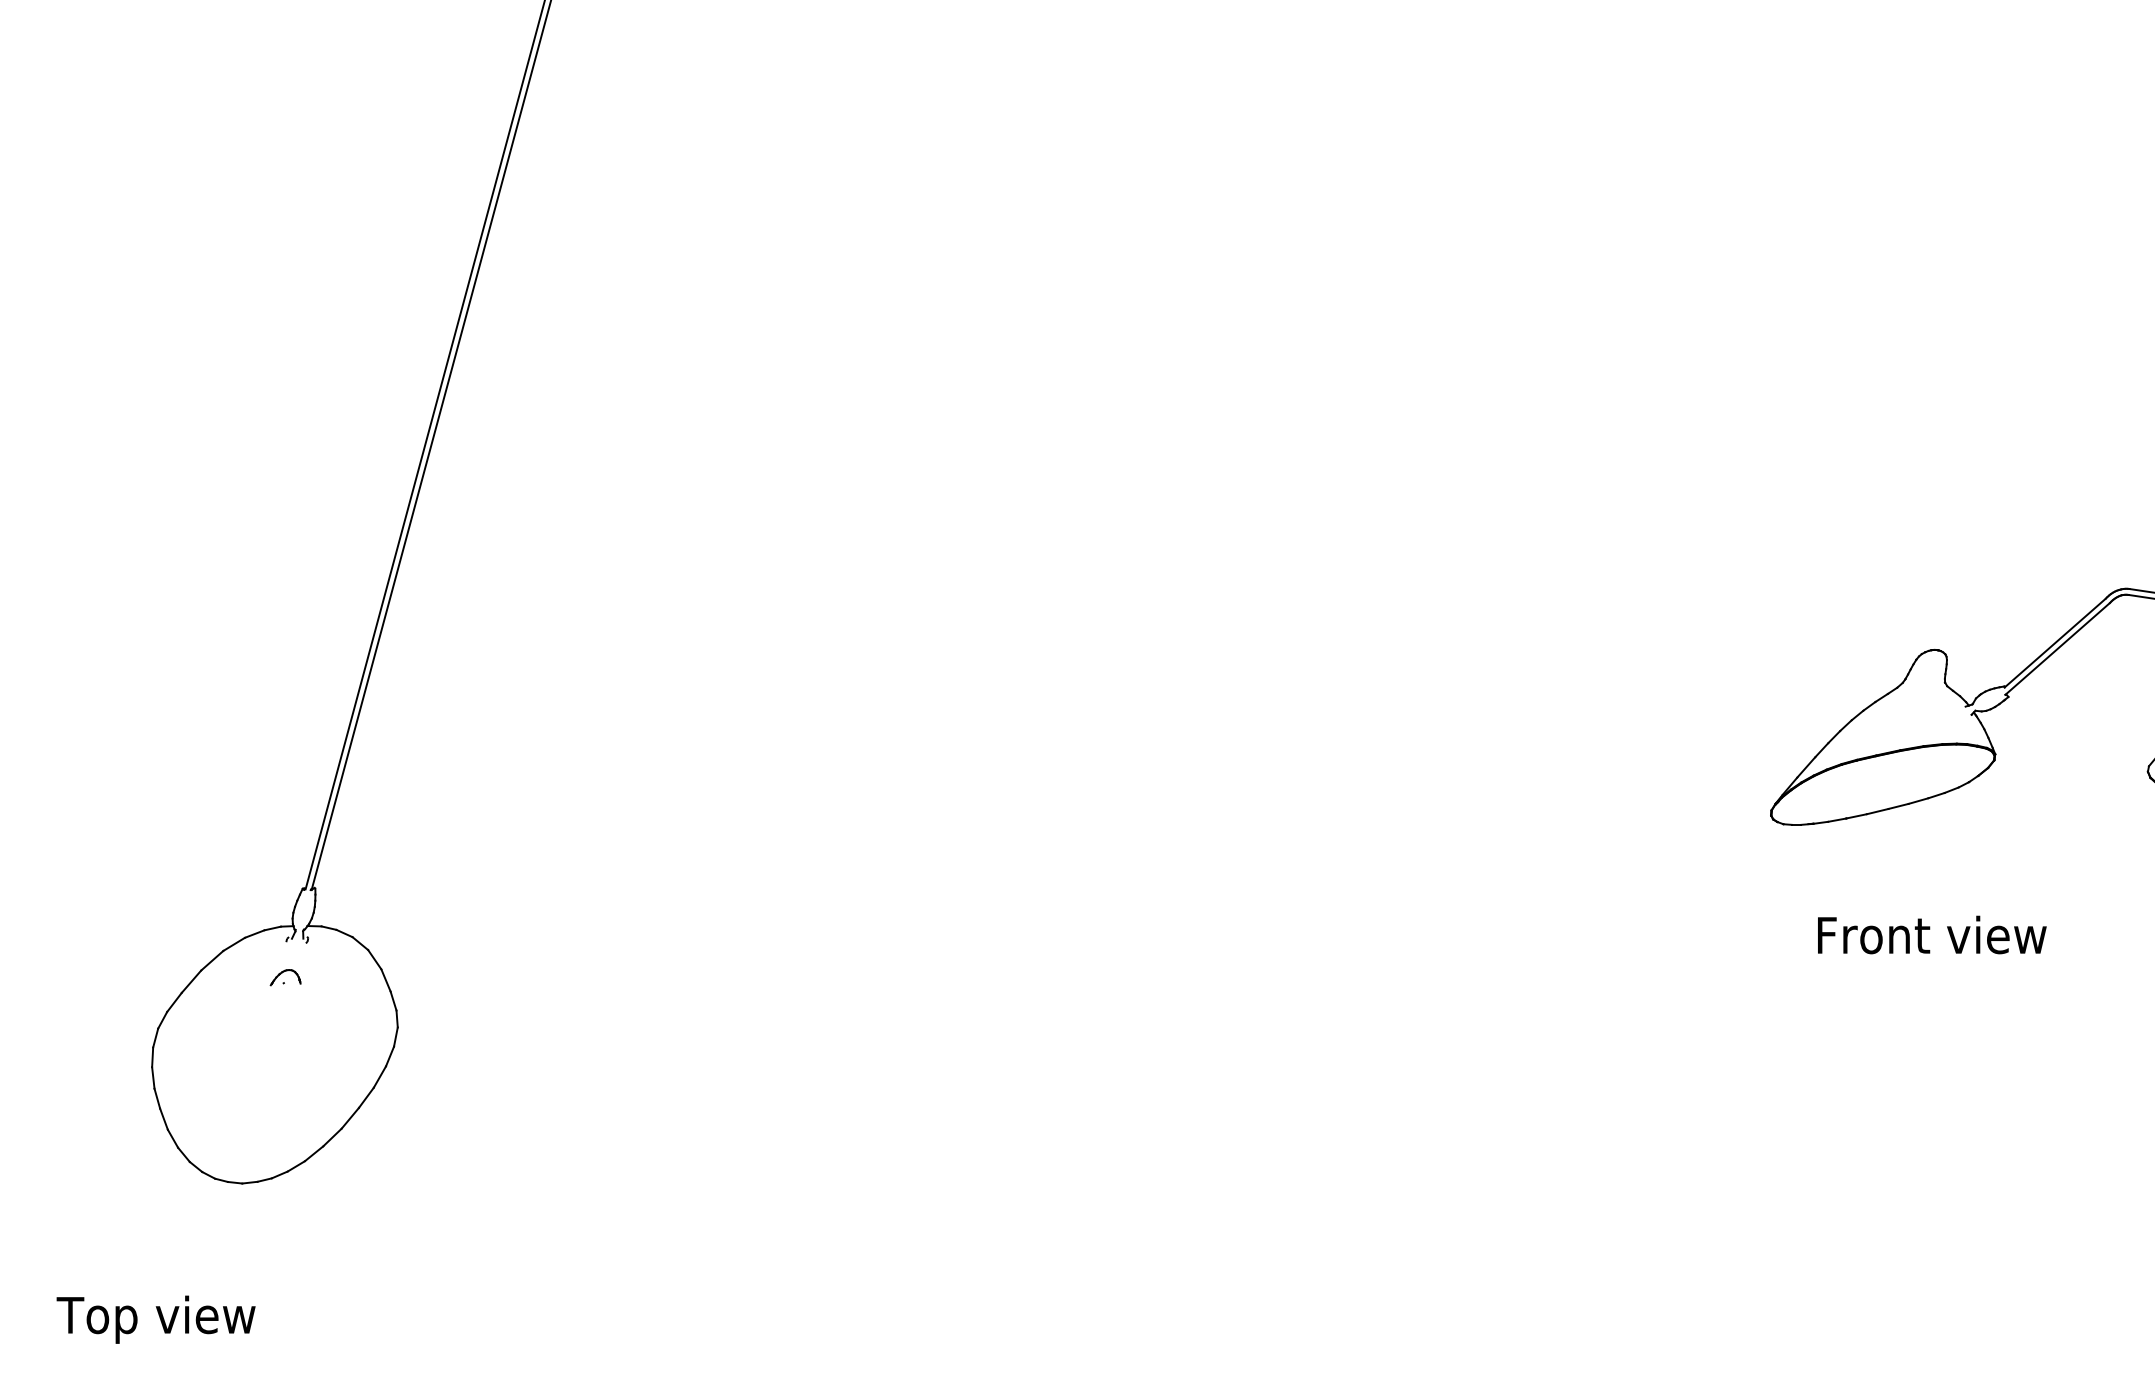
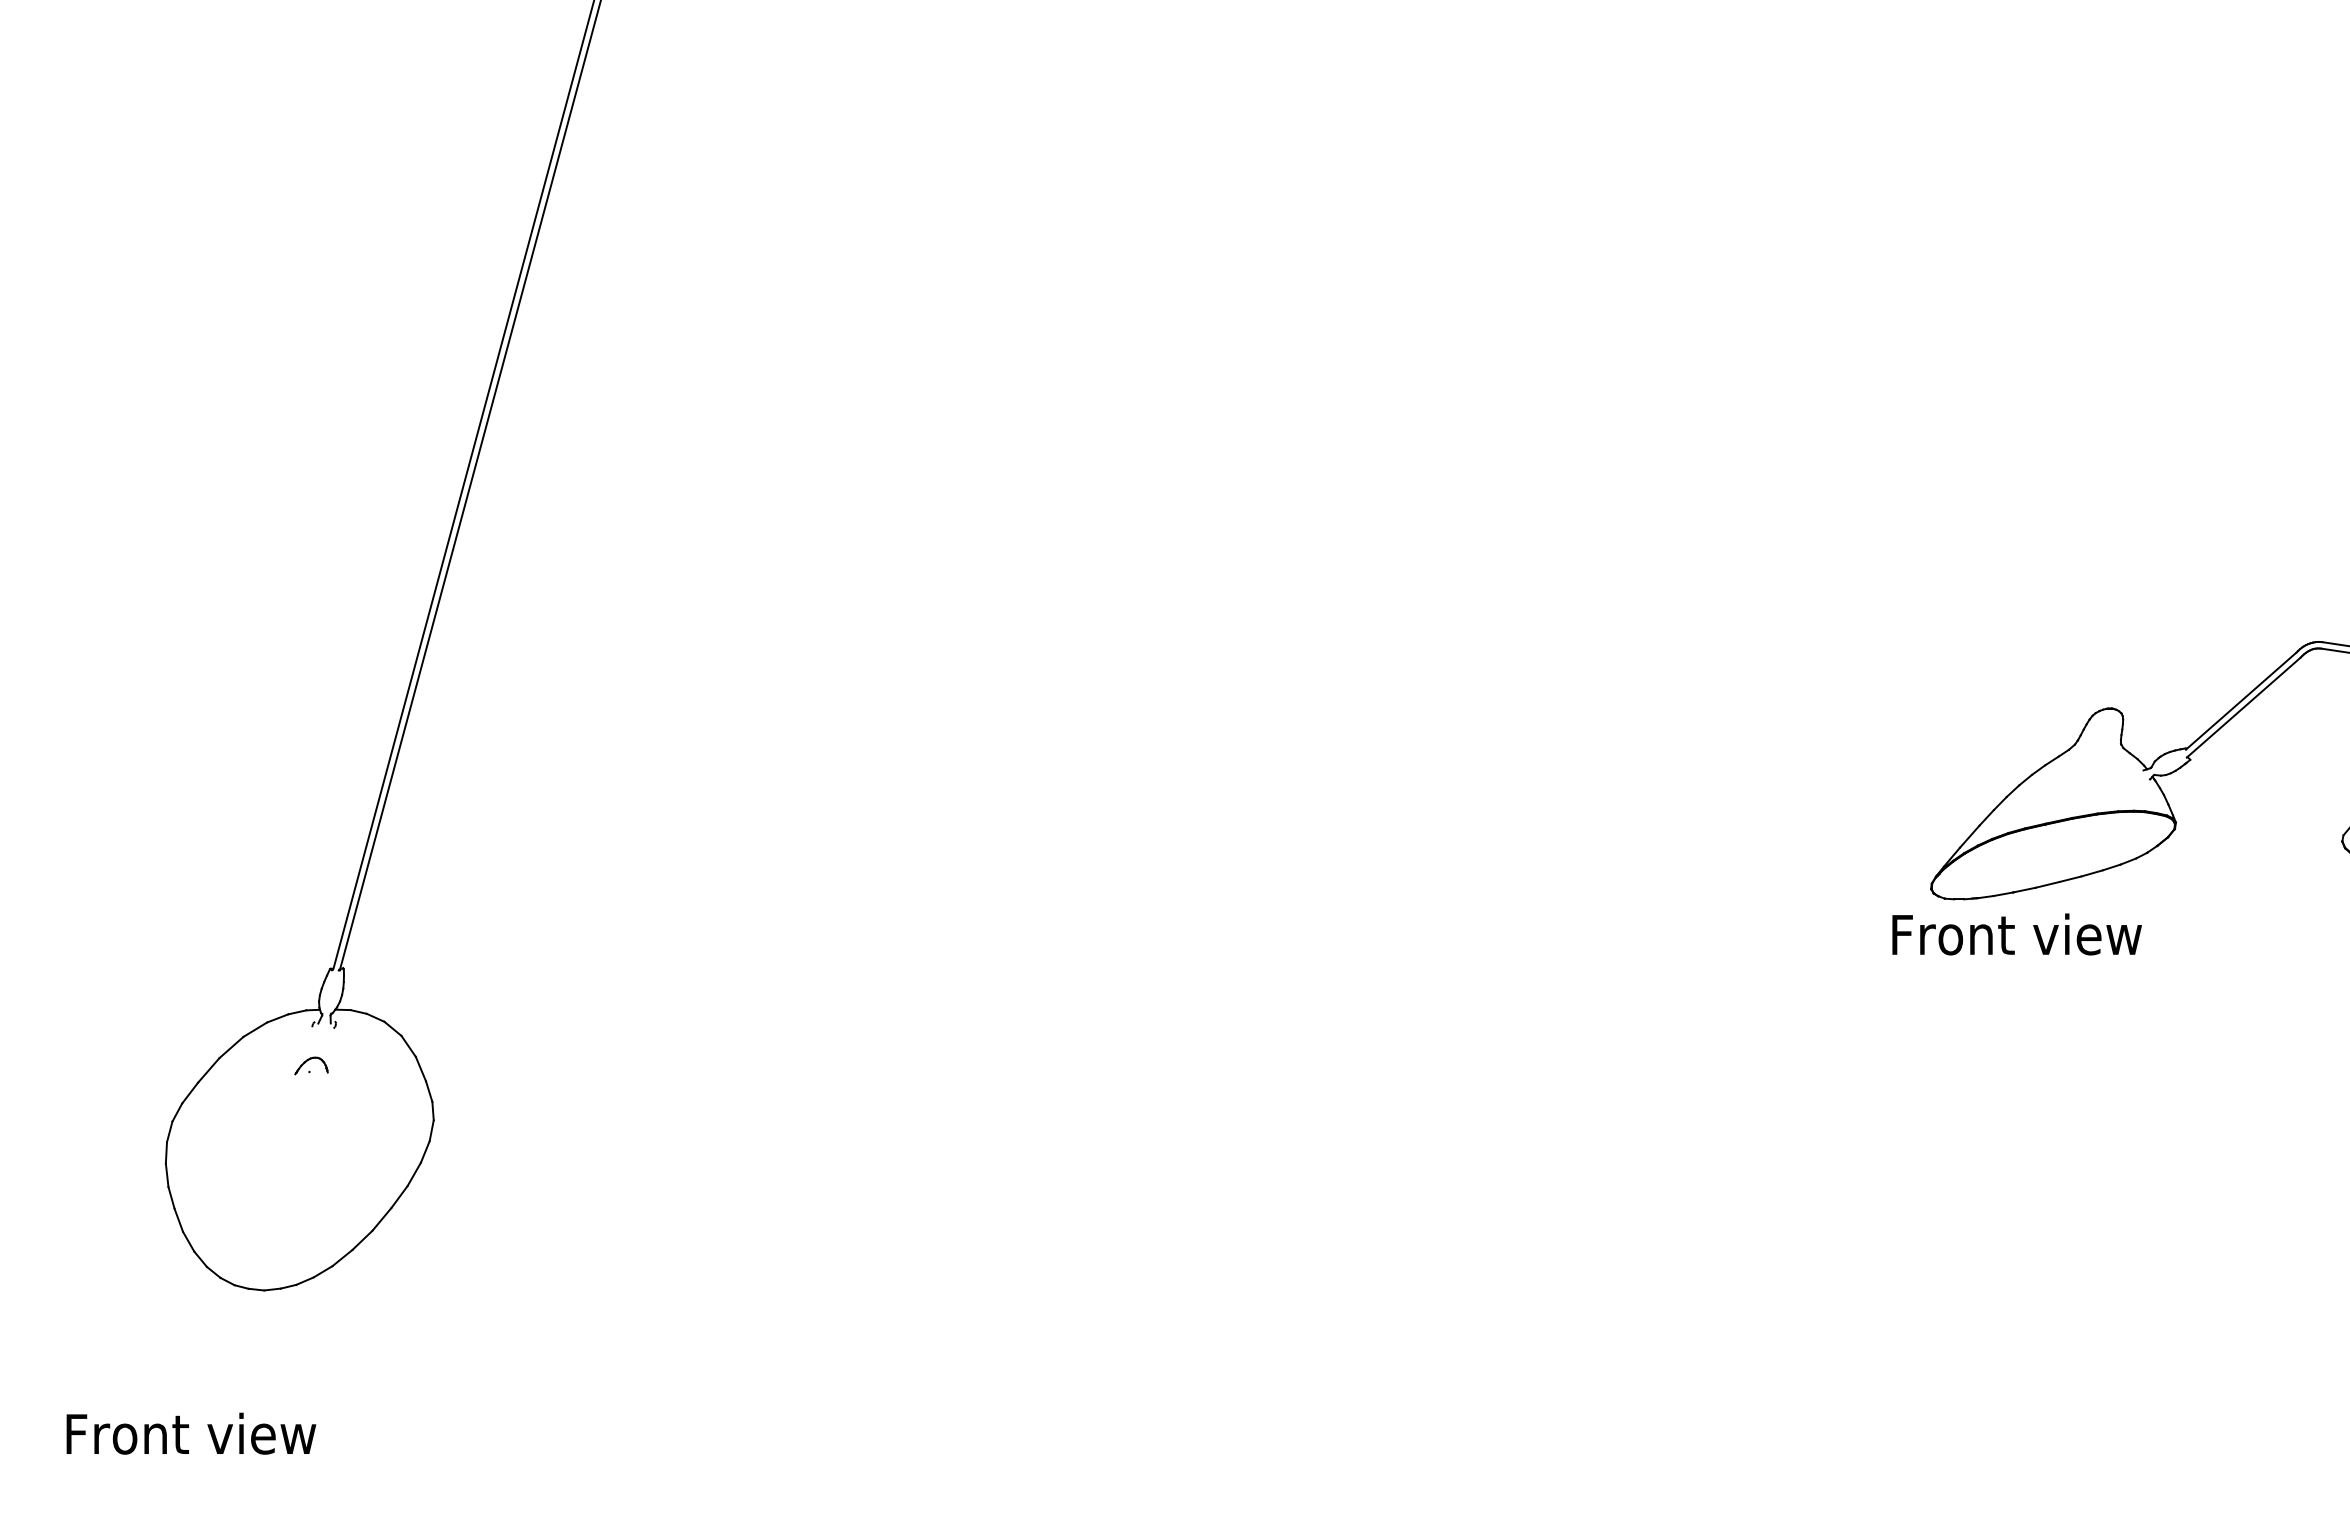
text: (1931, 935) -> (2016, 934), moved
text: (172, 1319) -> (188, 1438), Top view -> Front view

